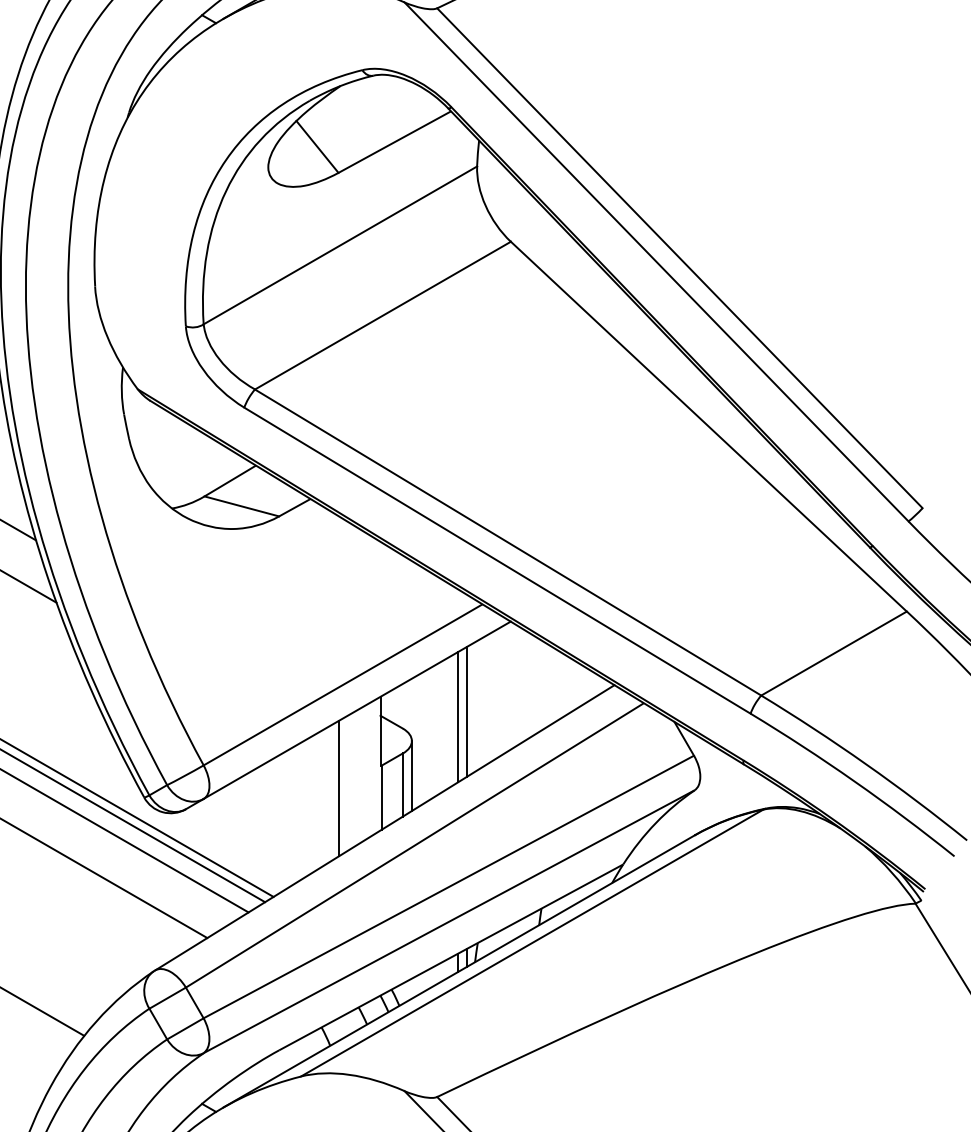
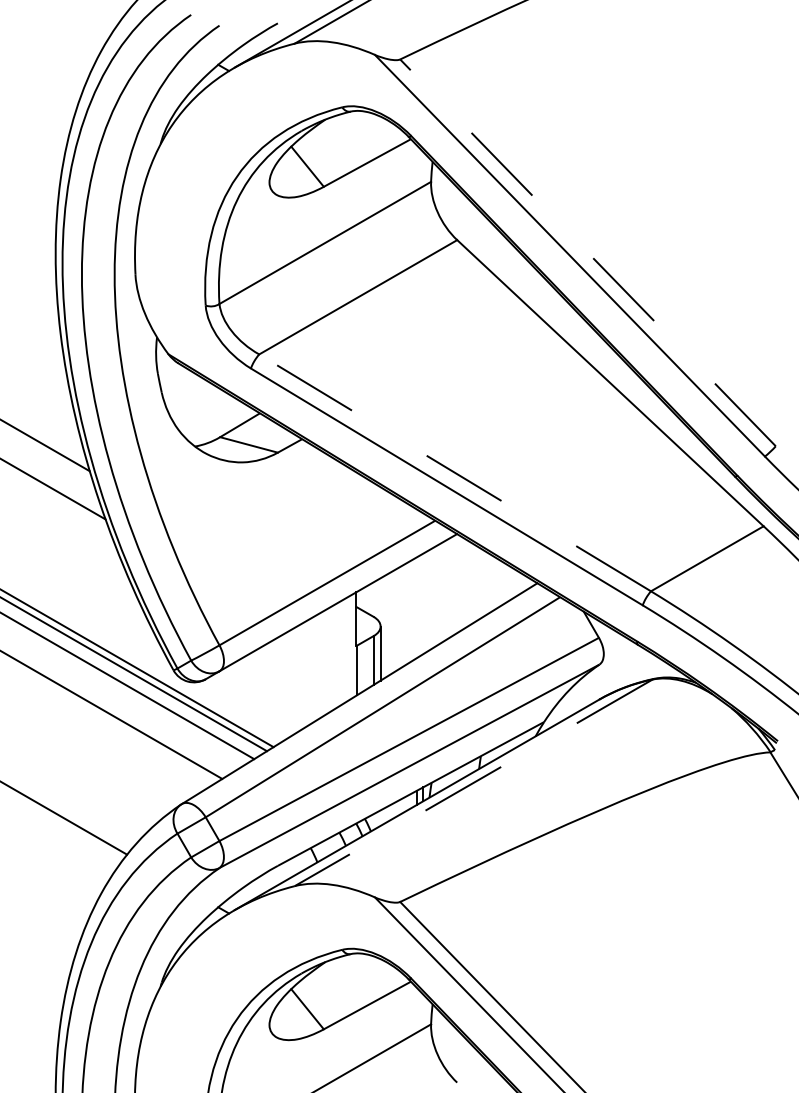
line: (680, 257) -> (588, 252), solid -> dashed
line: (508, 542) -> (455, 472), solid -> dashed
line: (467, 711) -> (423, 603), removed
line: (458, 716) -> (416, 607), removed
line: (339, 787) -> (324, 662), removed
line: (531, 942) -> (473, 782), solid -> dashed

